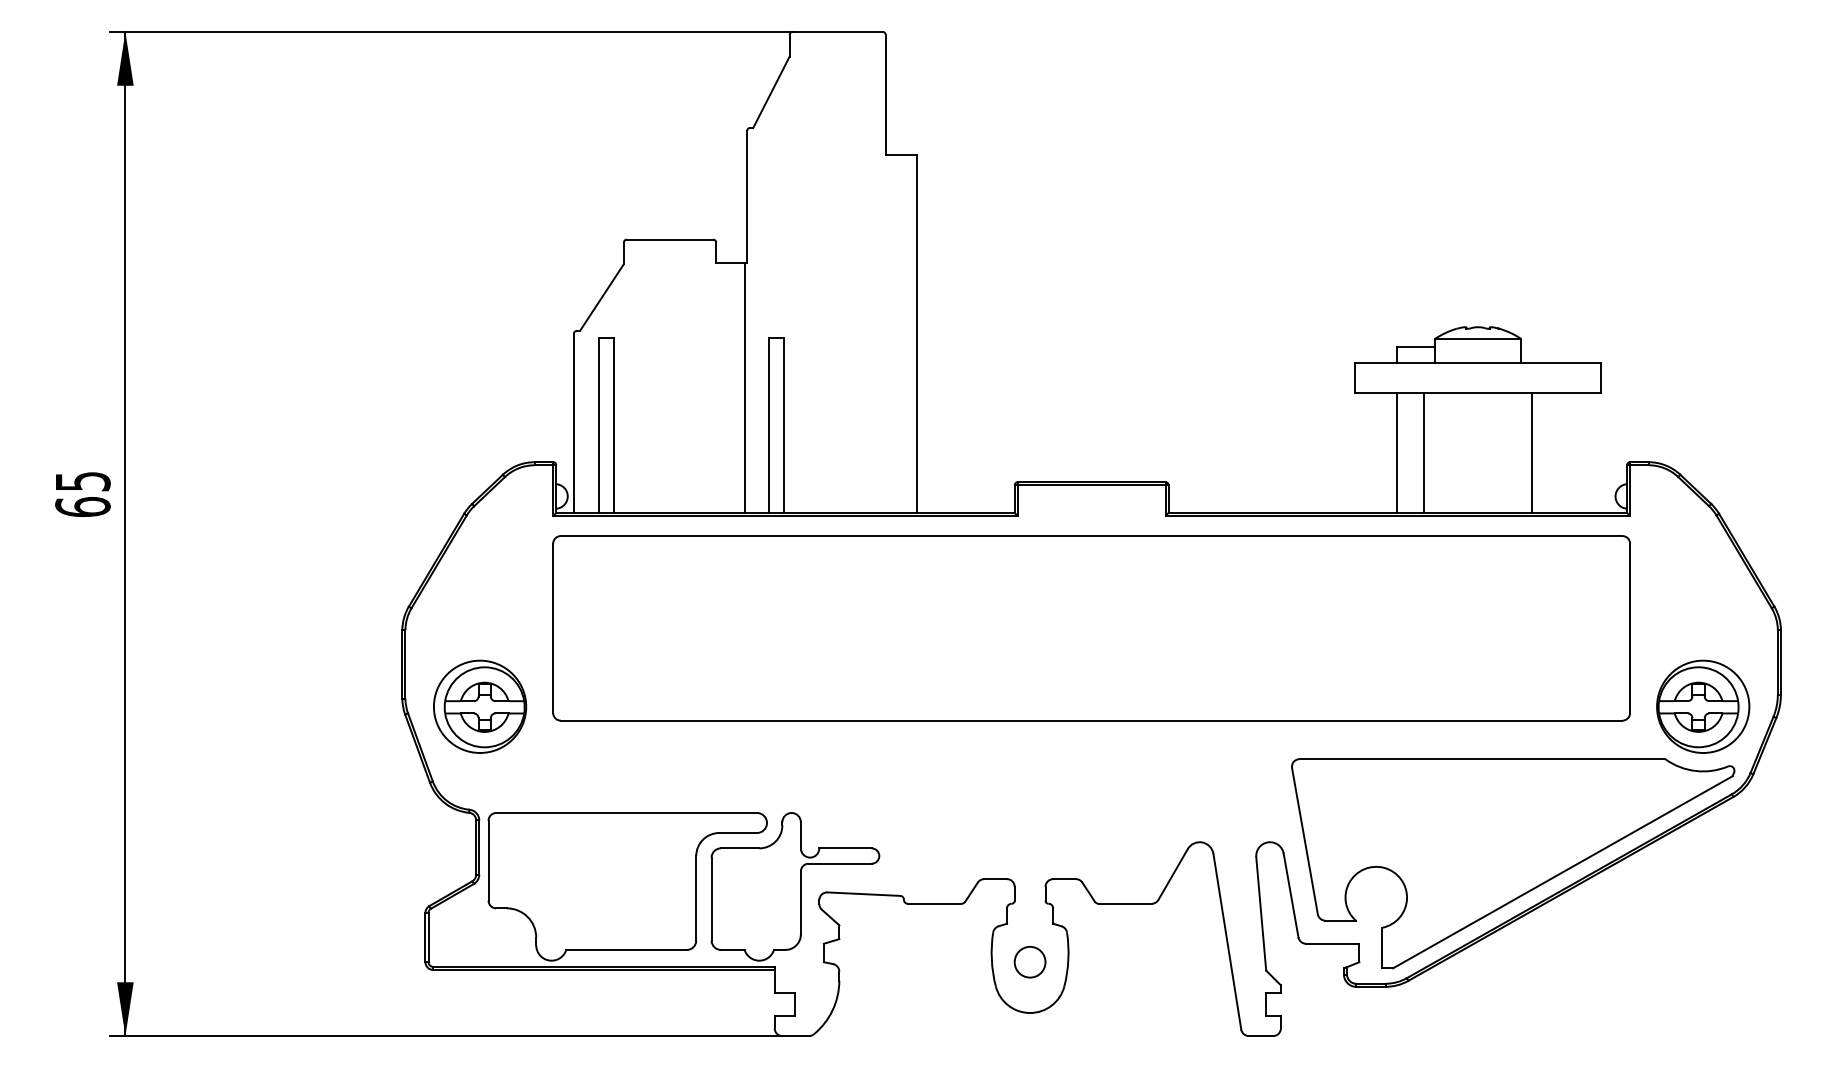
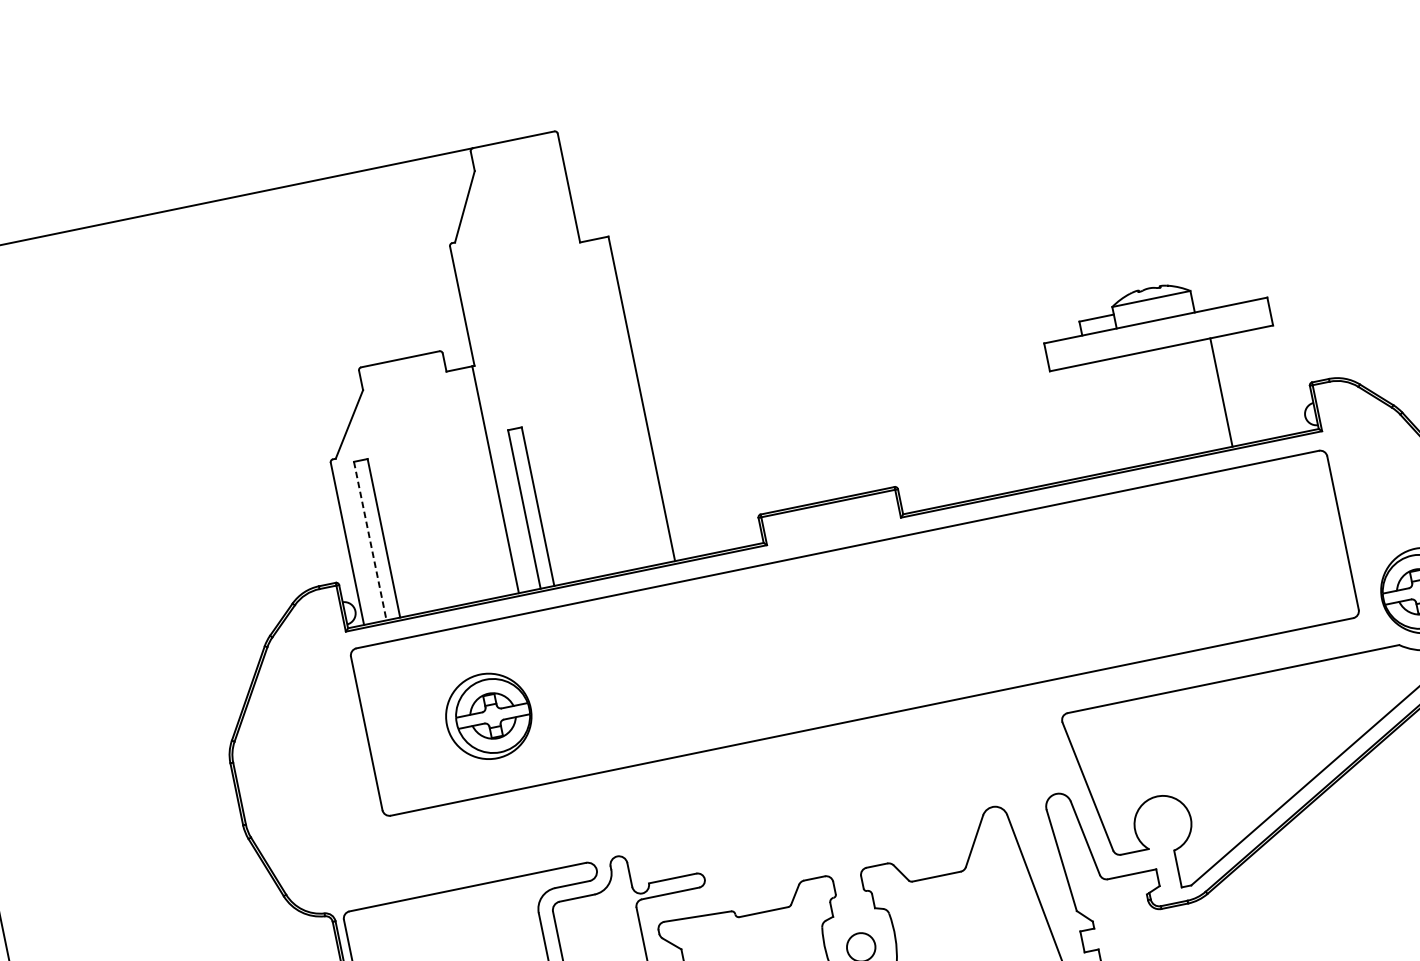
line: (598, 426) -> (370, 542), solid -> dashed
line: (1397, 452) -> (1099, 416), removed
line: (1424, 452) -> (1123, 411), removed
part: (480, 706) -> (489, 716), moved

